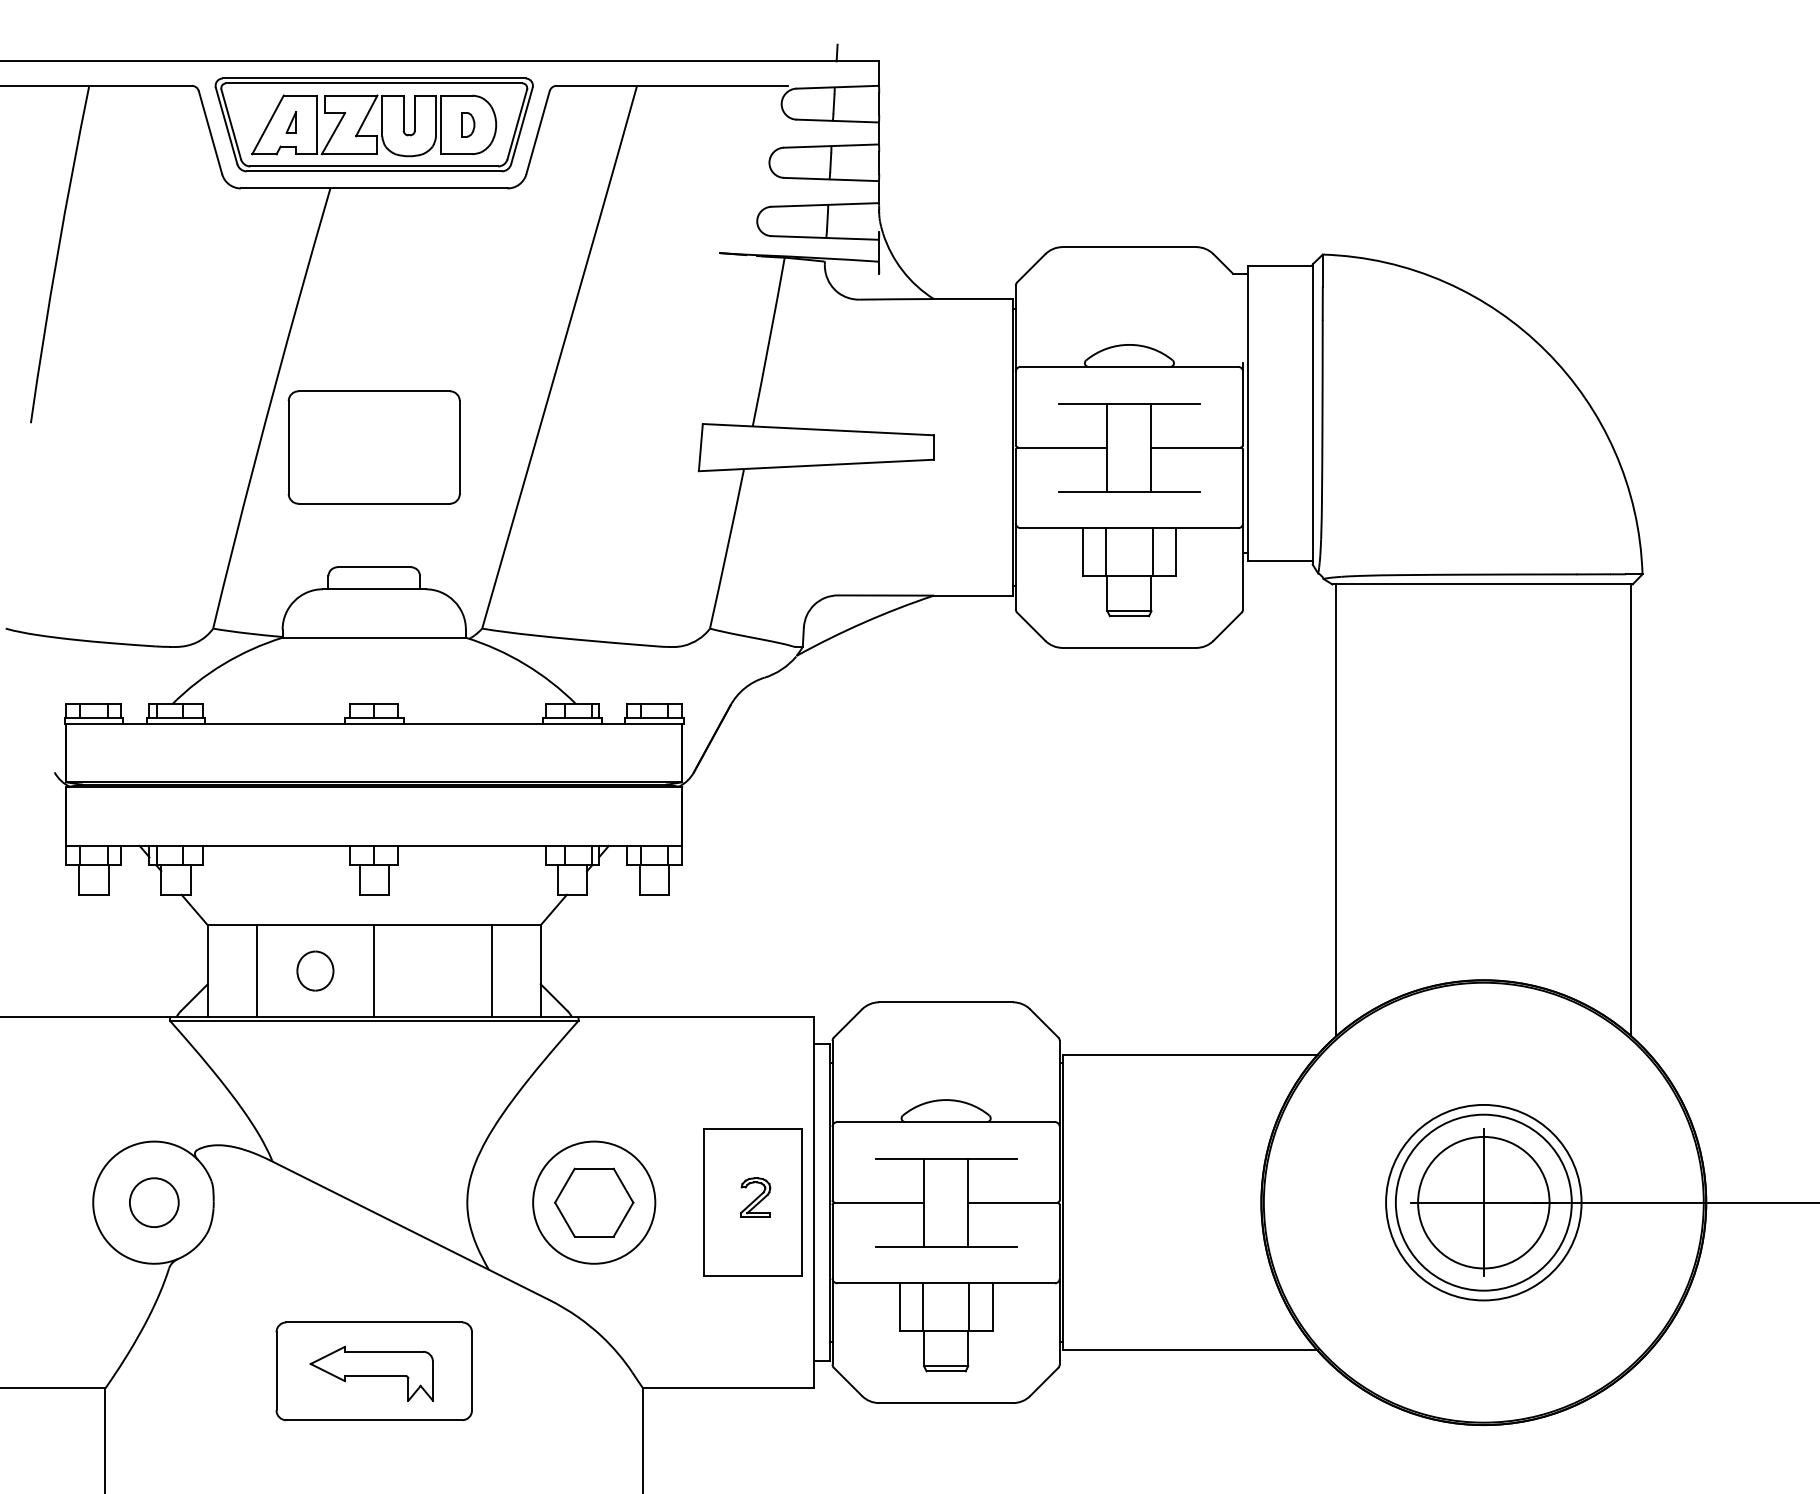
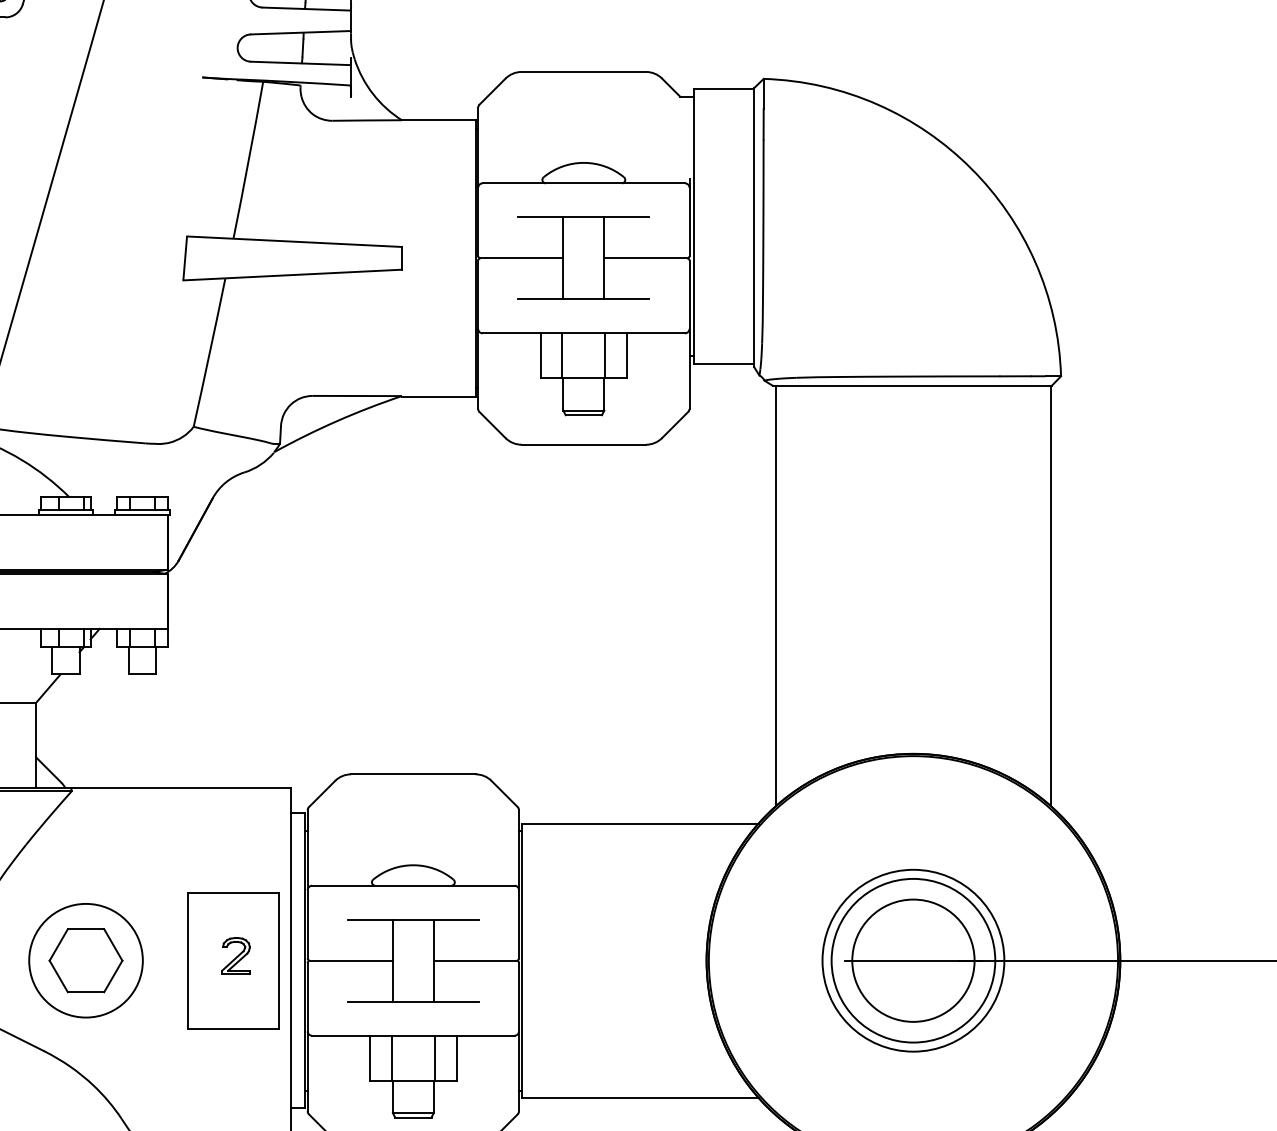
line: (1483, 1202) -> (913, 960), removed

